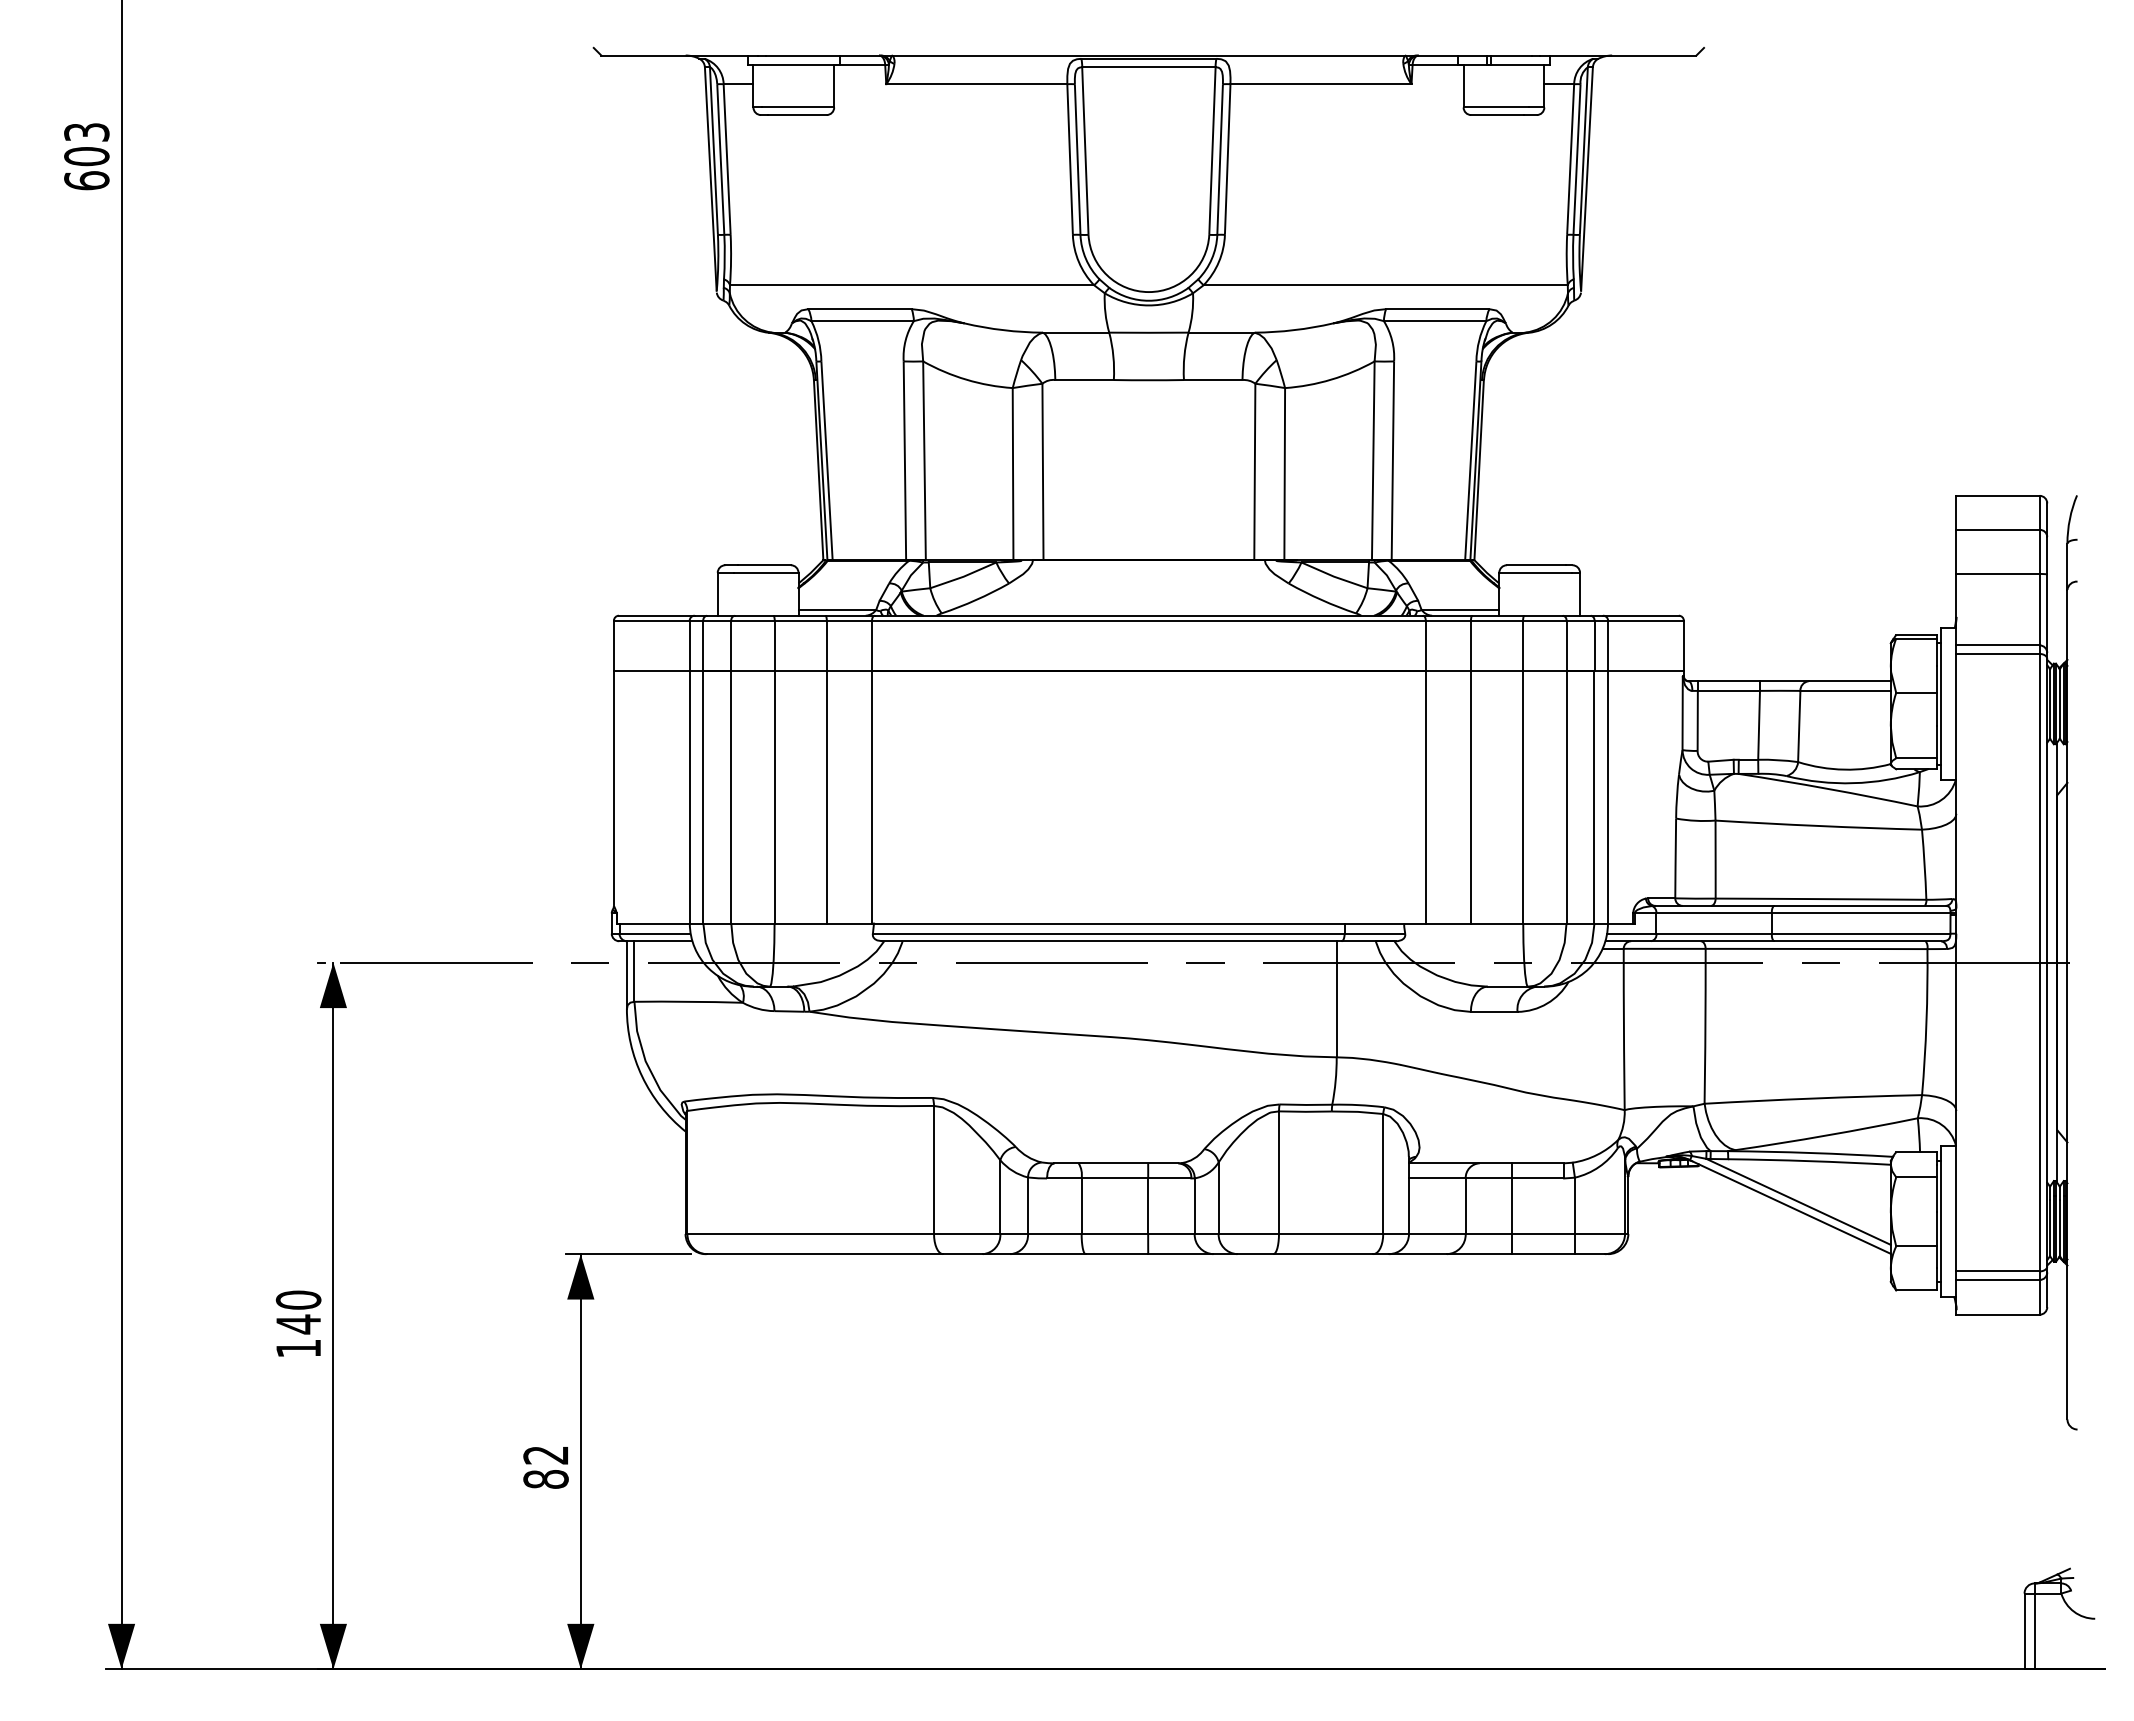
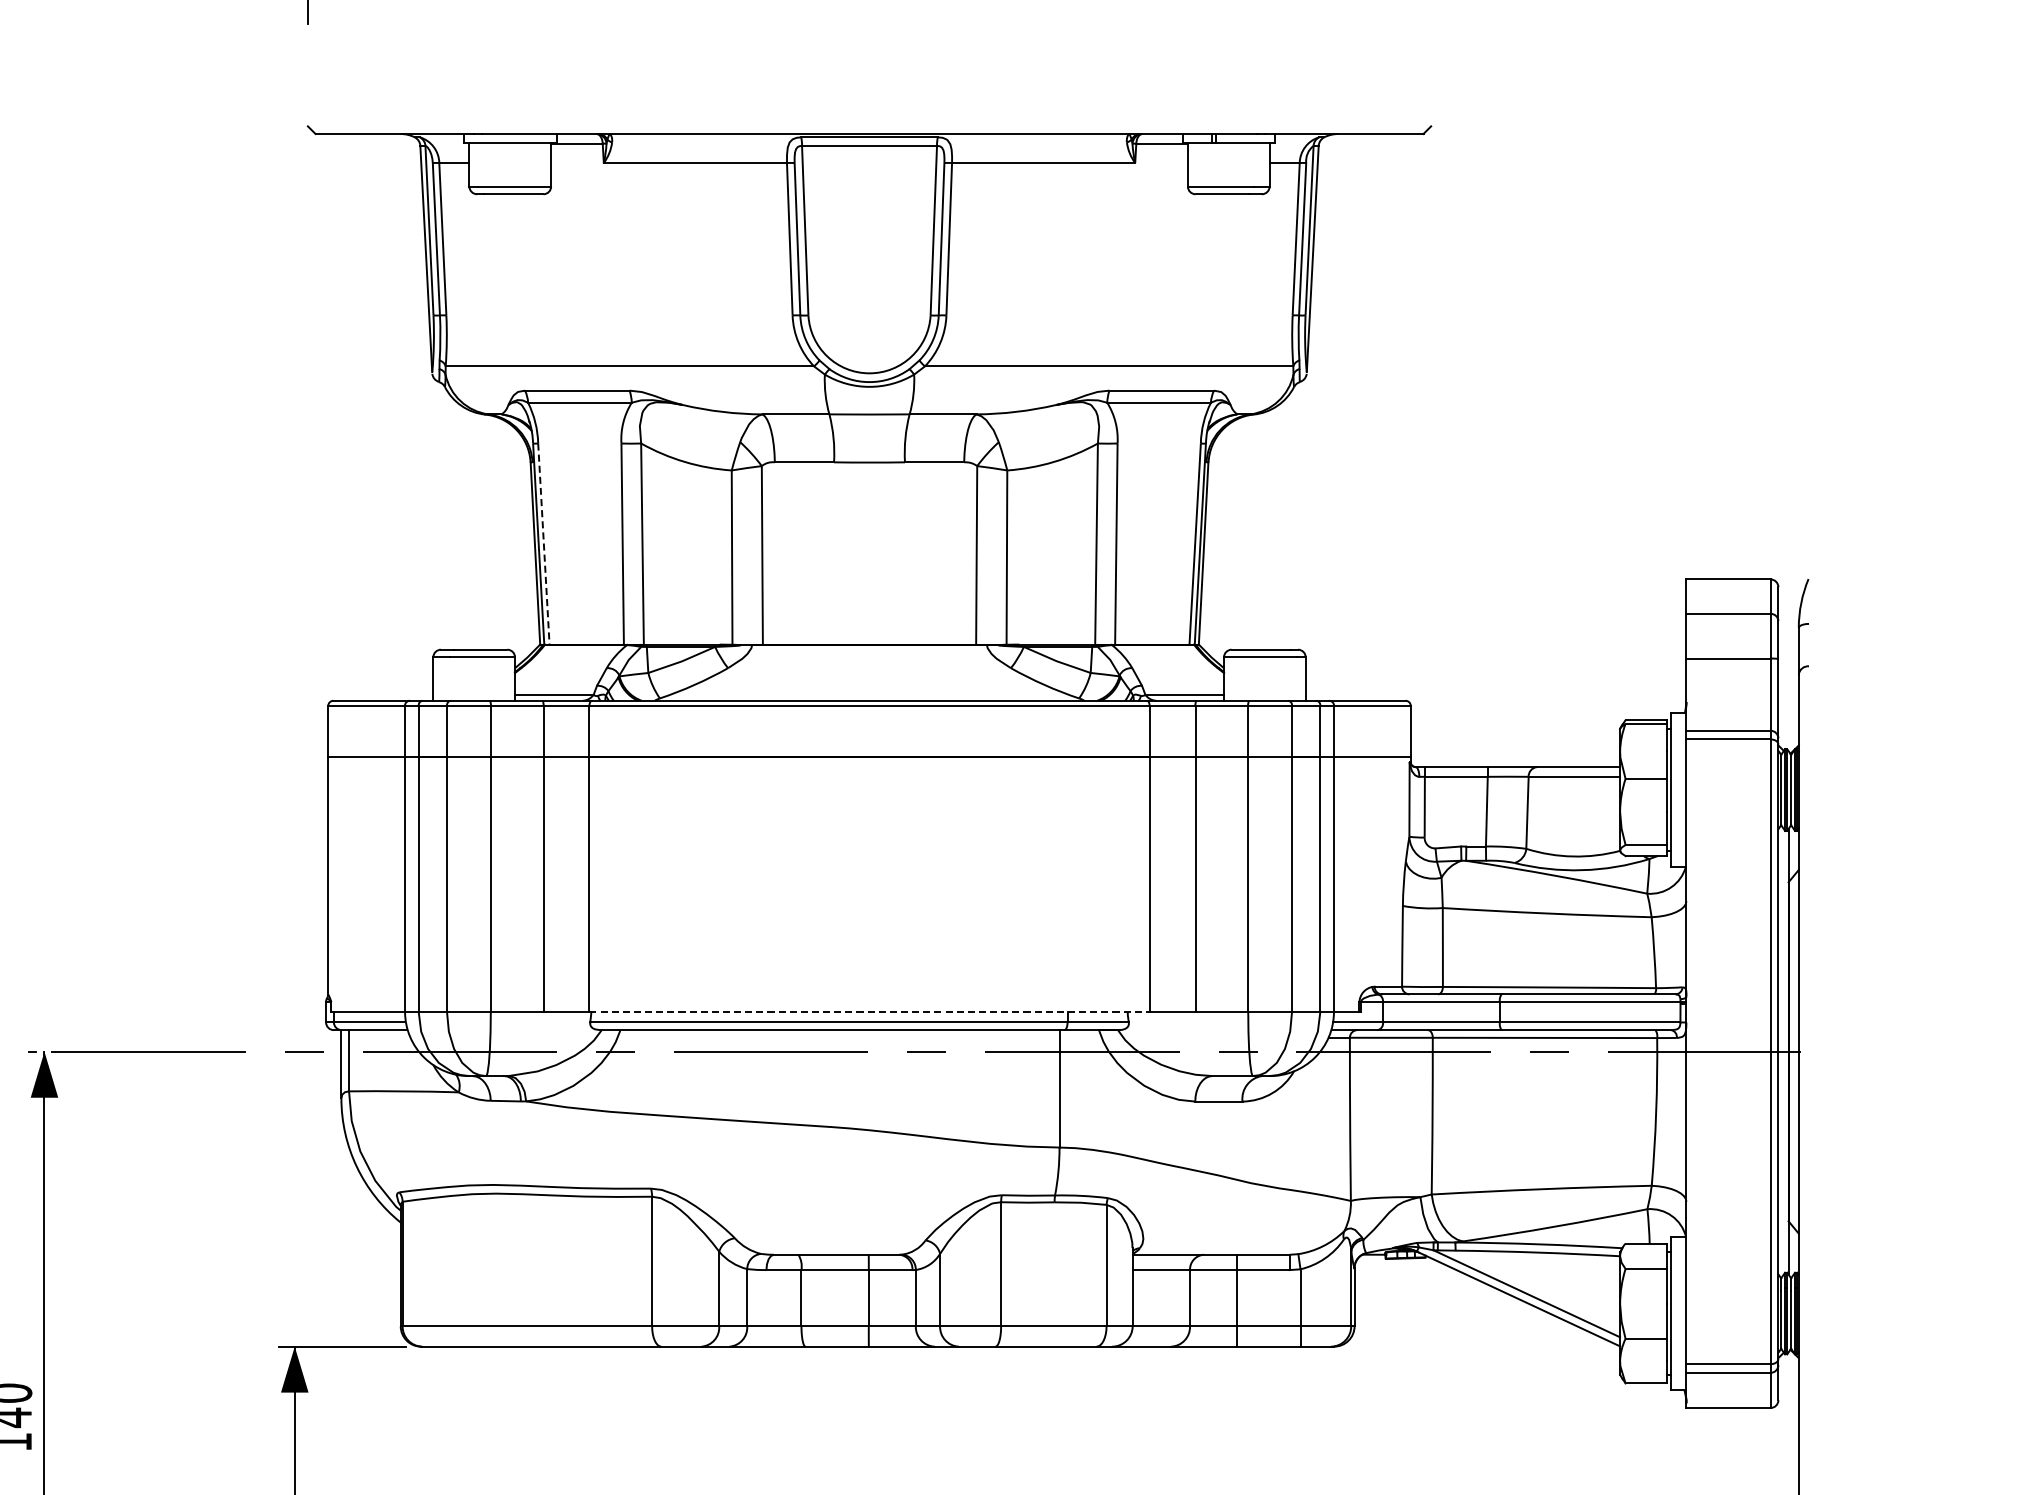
line: (827, 460) -> (544, 543), solid -> dashed
line: (1148, 923) -> (869, 1012), solid -> dashed

